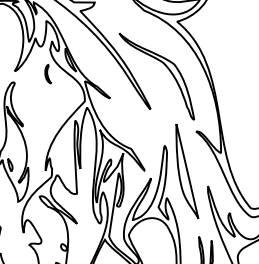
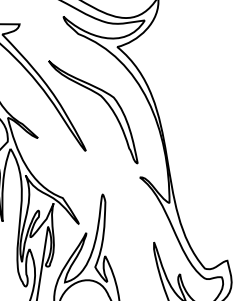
part: (187, 171) -> (129, 224), removed

